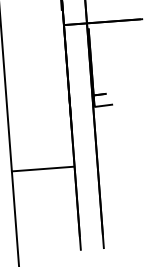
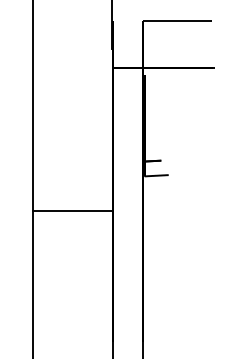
line: (42, 169) -> (72, 211), moved

